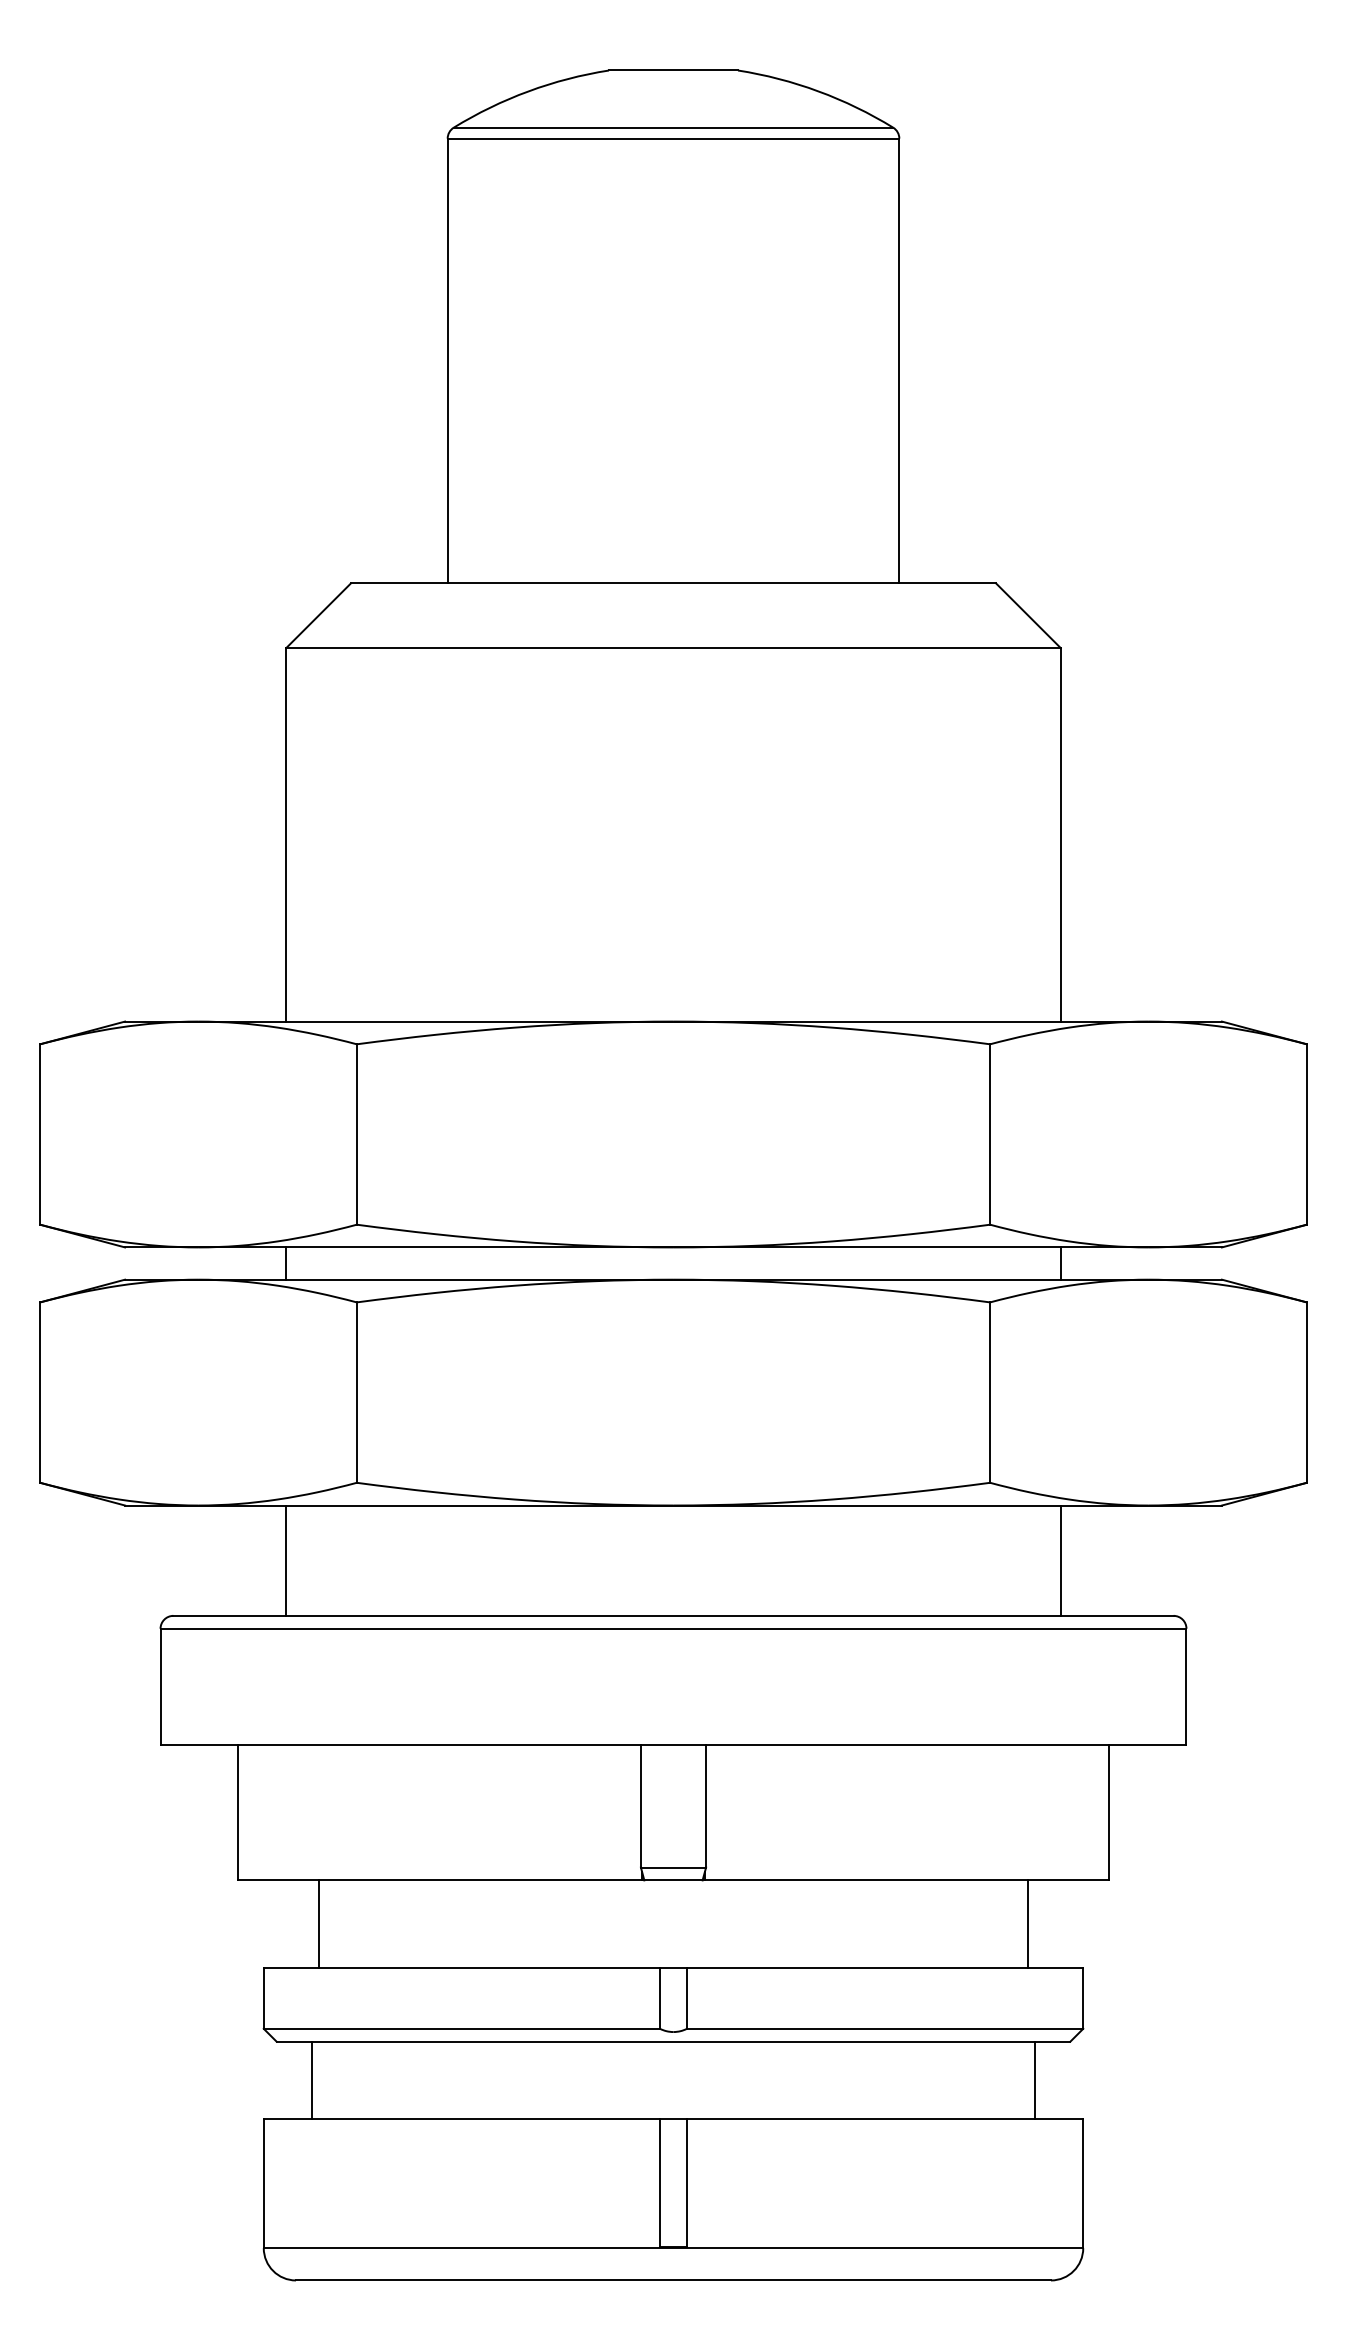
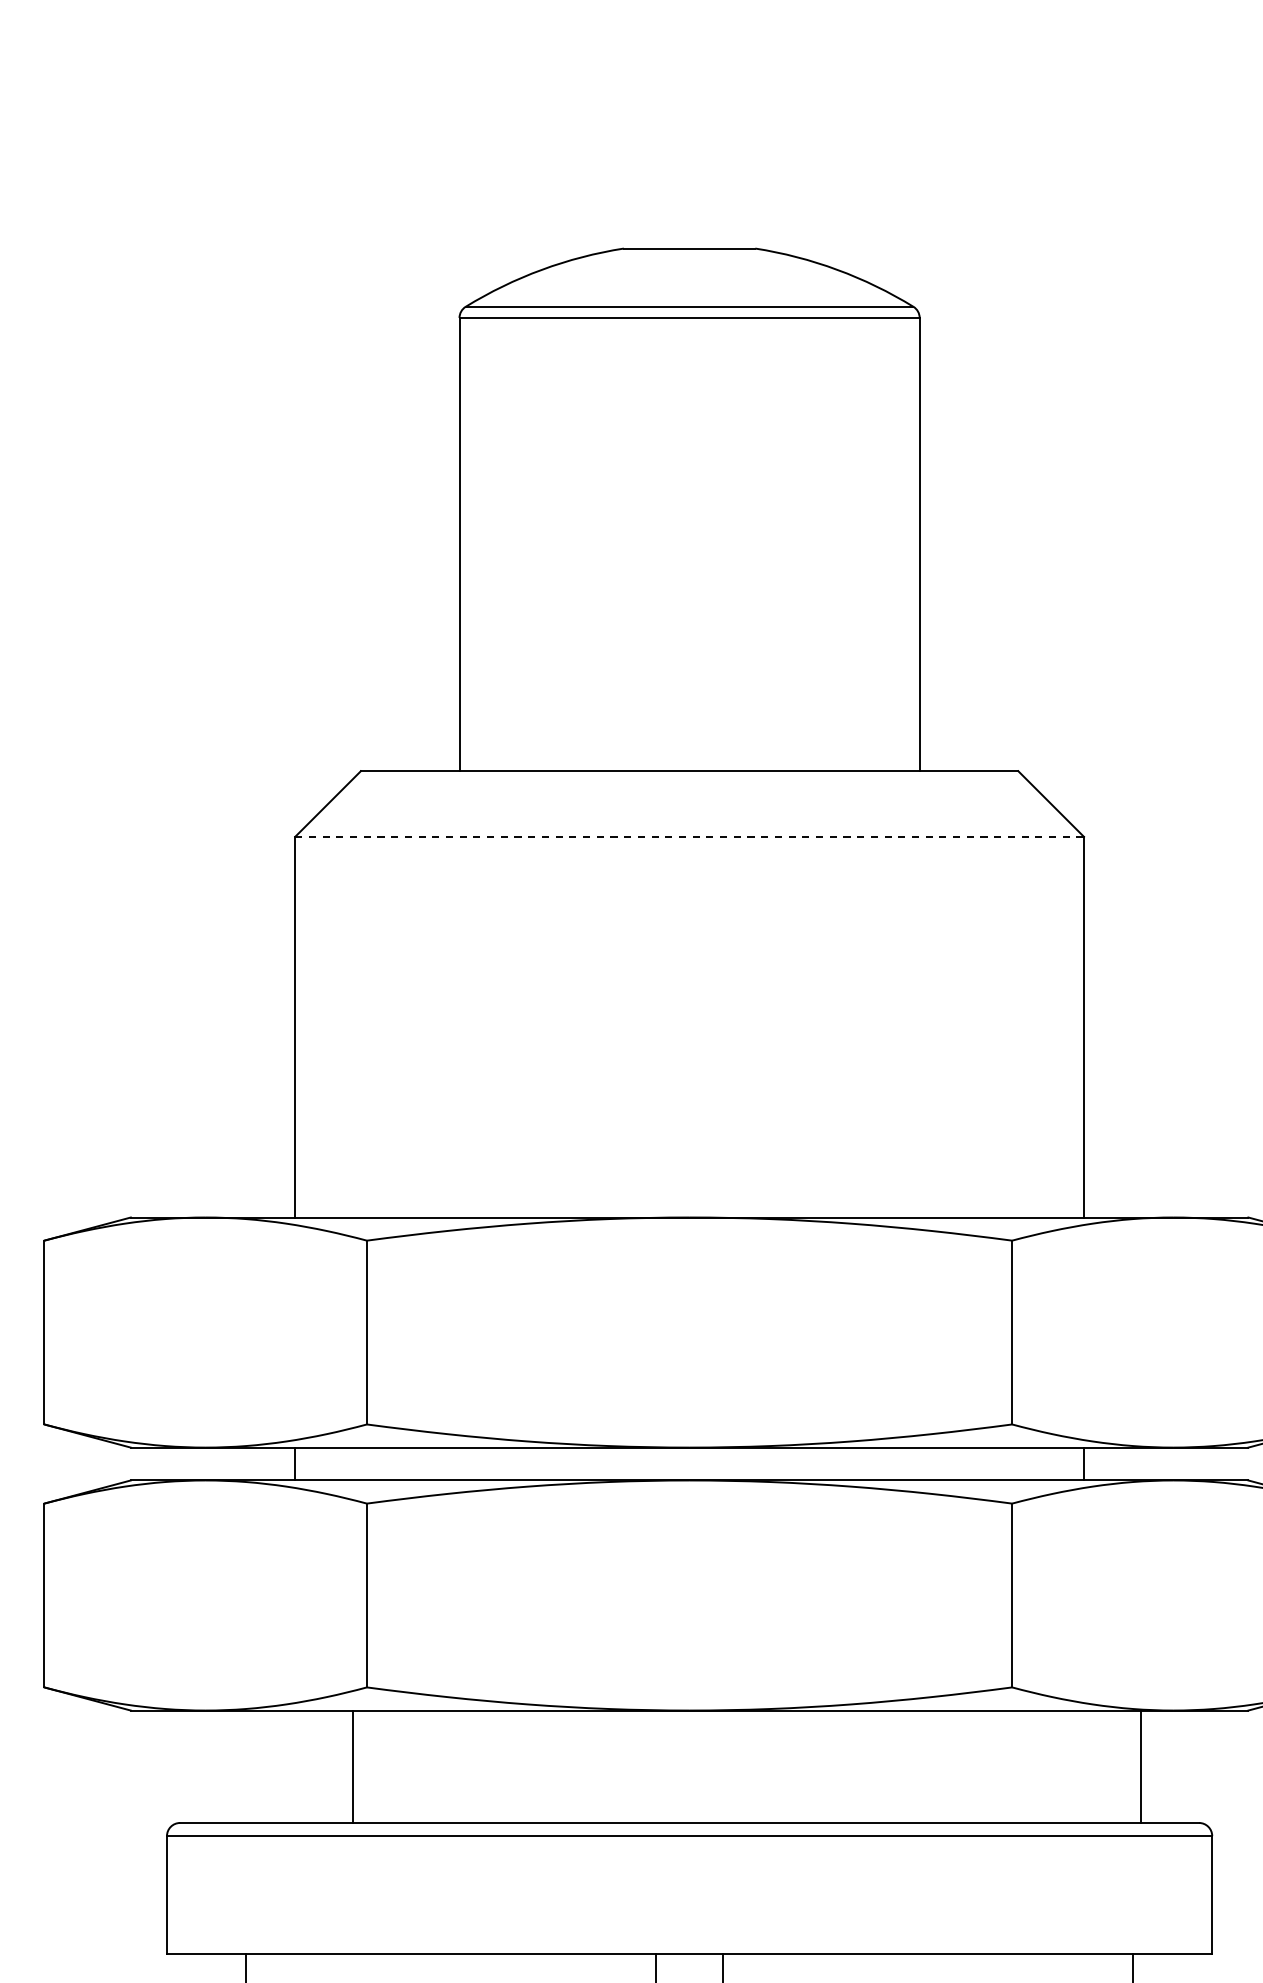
line: (674, 647) -> (690, 836), solid -> dashed
line: (286, 1560) -> (353, 1766), moved
line: (1060, 1560) -> (1140, 1766), moved

